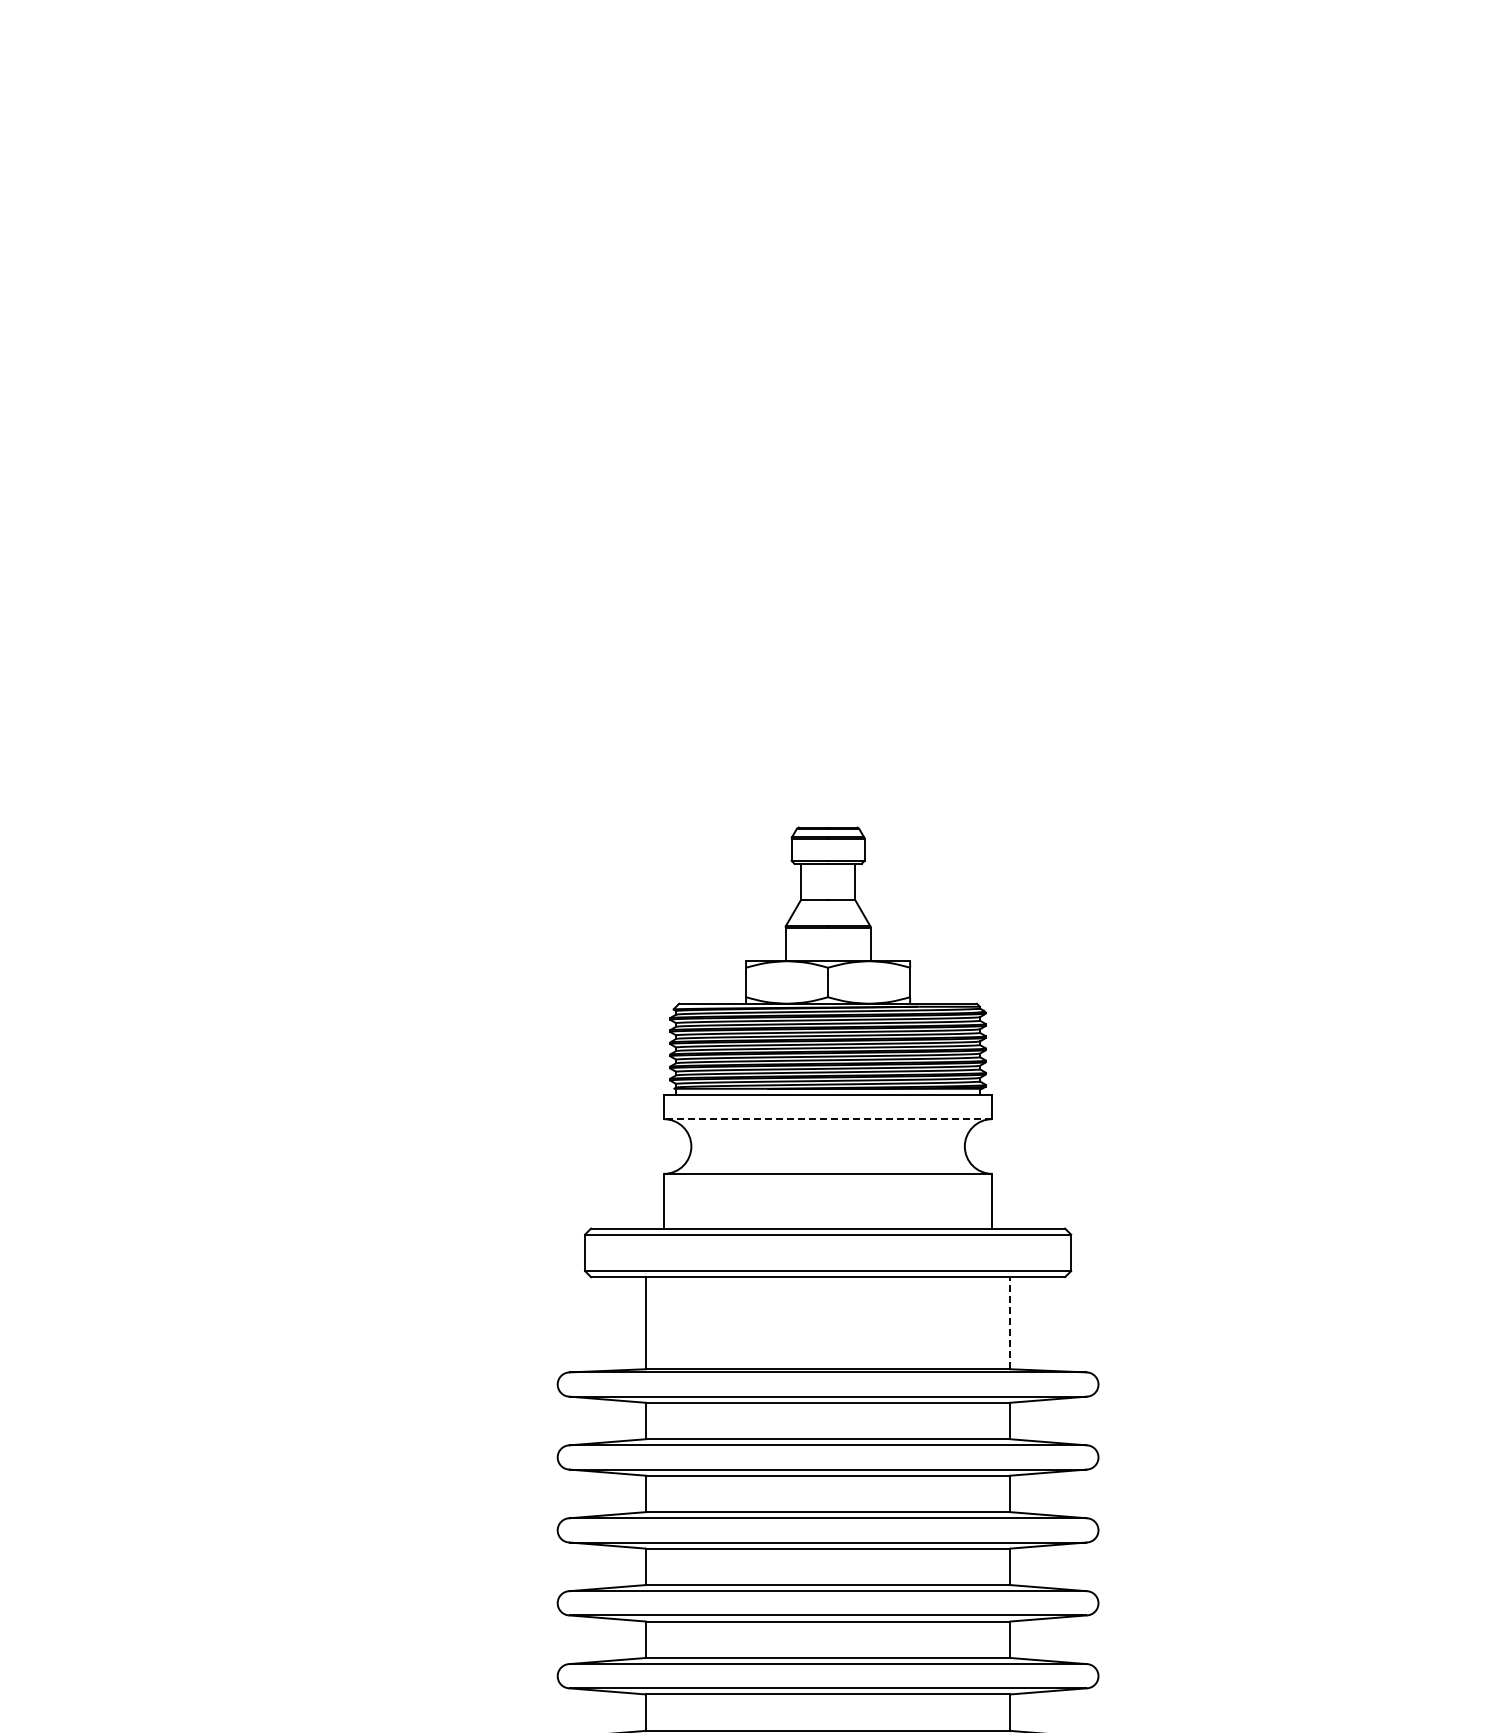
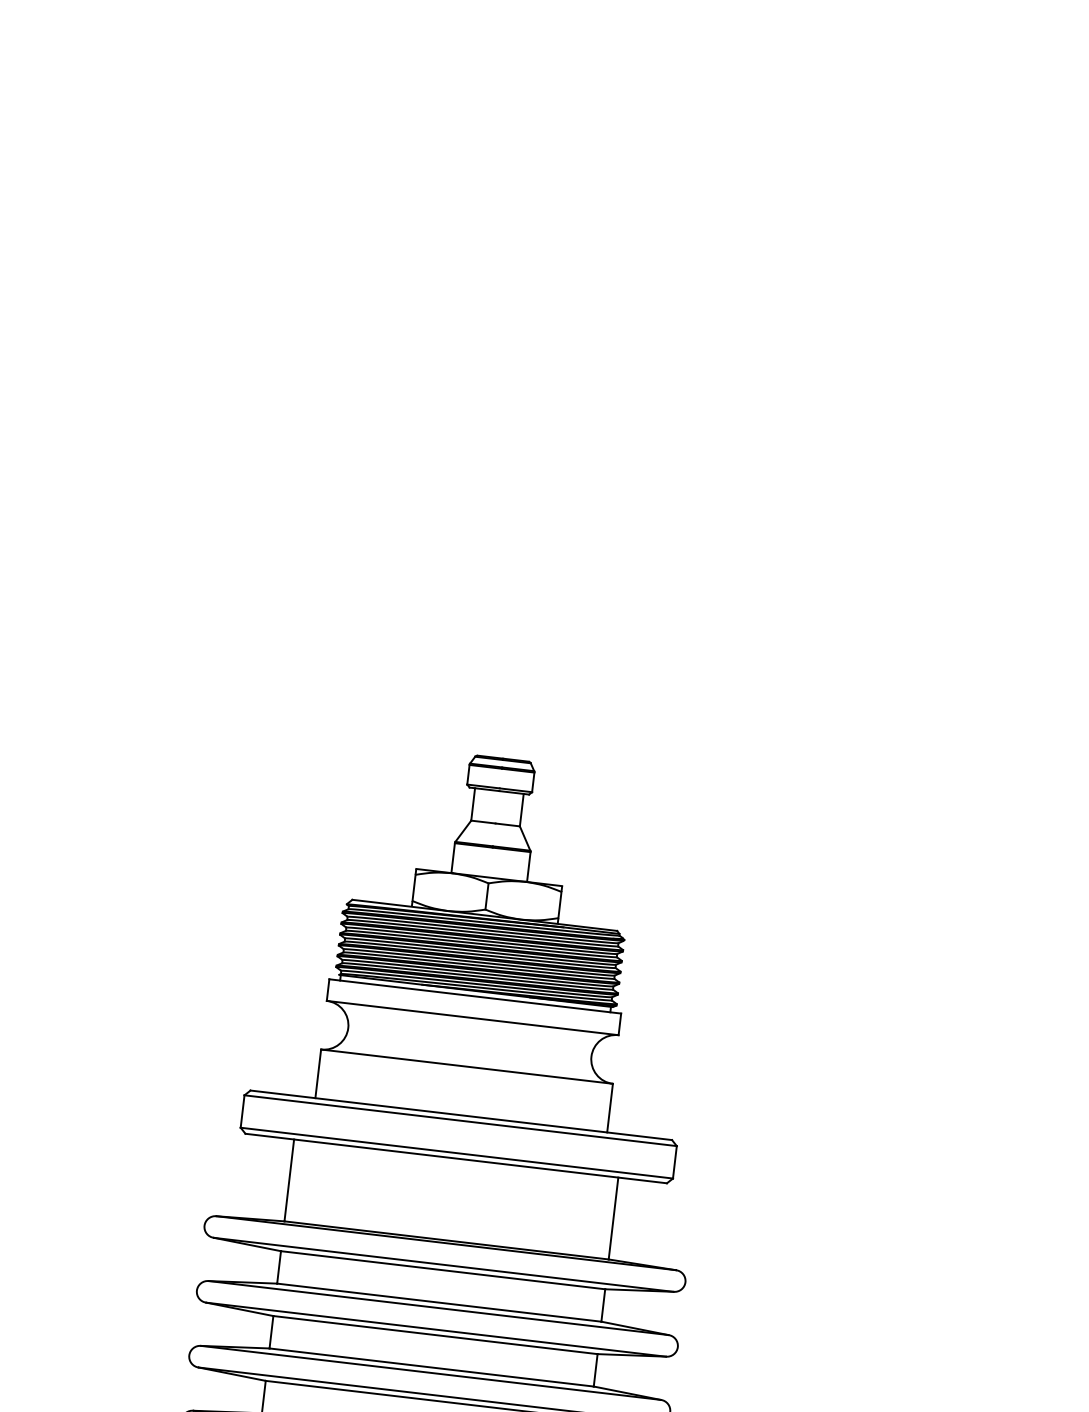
line: (827, 1119) -> (472, 1018), dashed -> solid
line: (1010, 1322) -> (613, 1217), dashed -> solid

